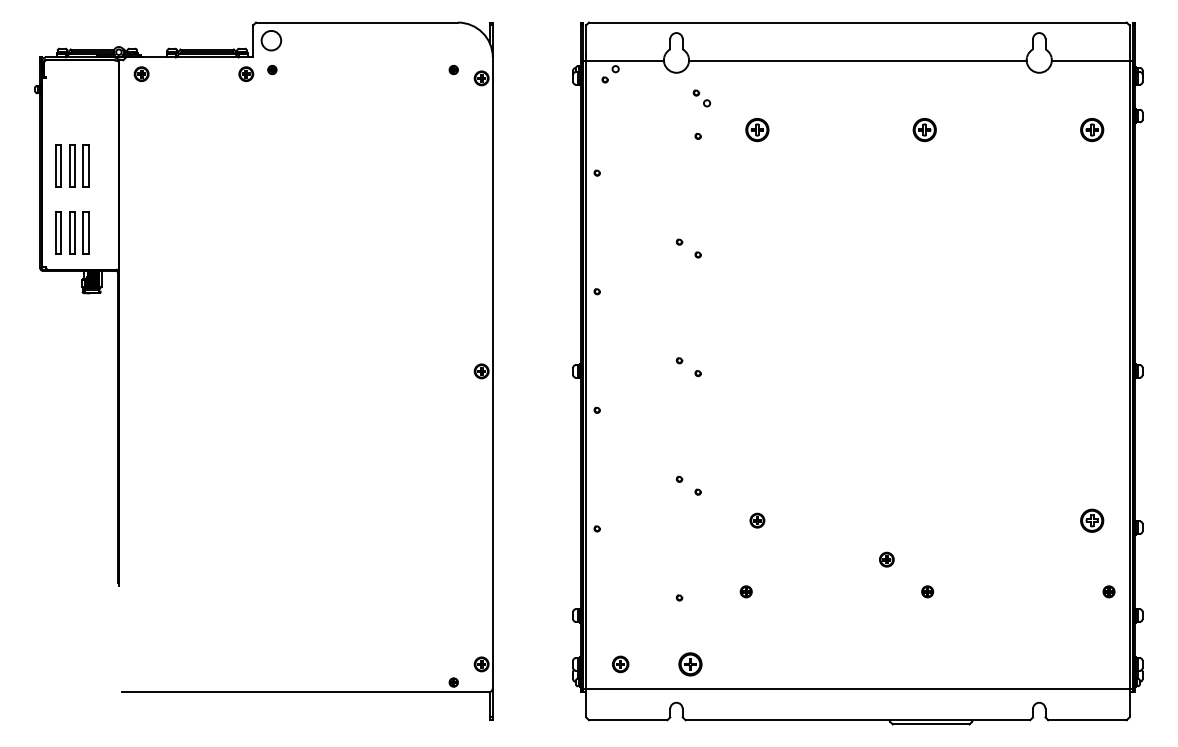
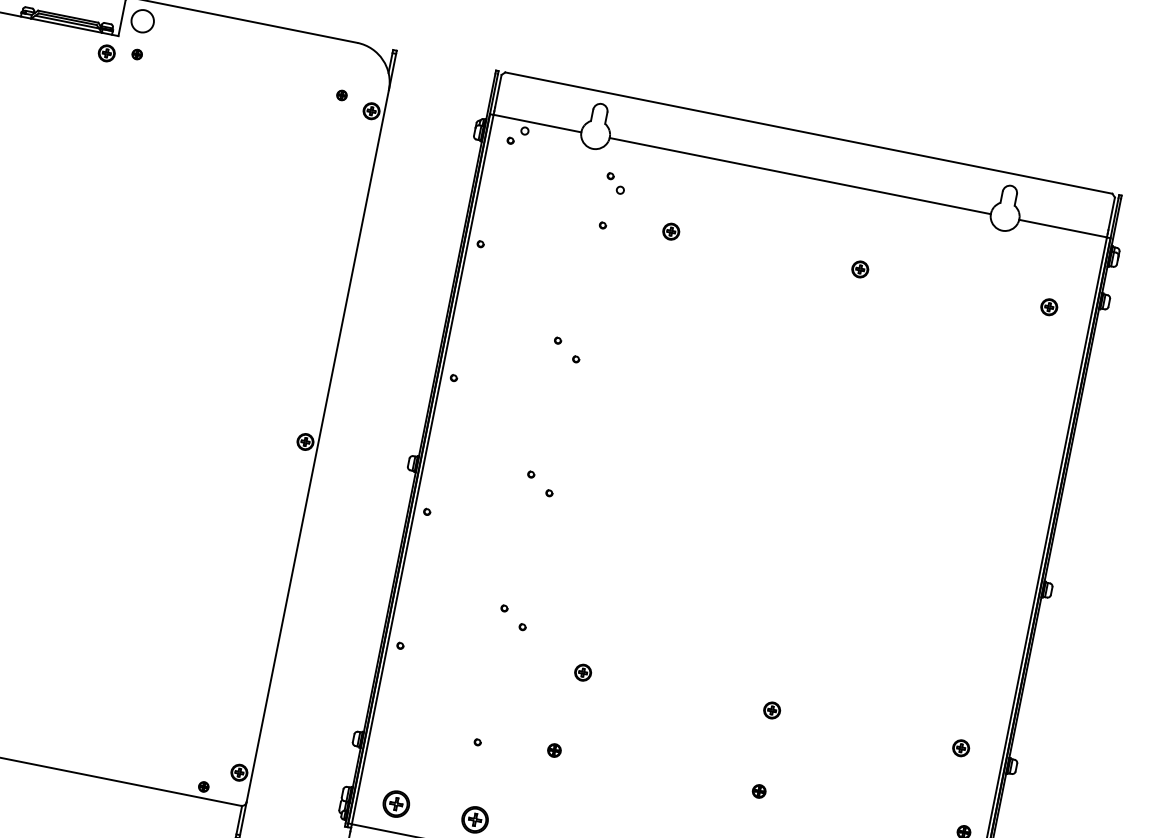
part: (757, 129) -> (671, 231), size x0.62
part: (924, 129) -> (859, 268), size x0.62
part: (1092, 129) -> (1049, 306), size x0.62
part: (1092, 520) -> (961, 748), size x0.62
part: (886, 559) -> (771, 710), moved
part: (620, 664) -> (396, 804), size x1.43

